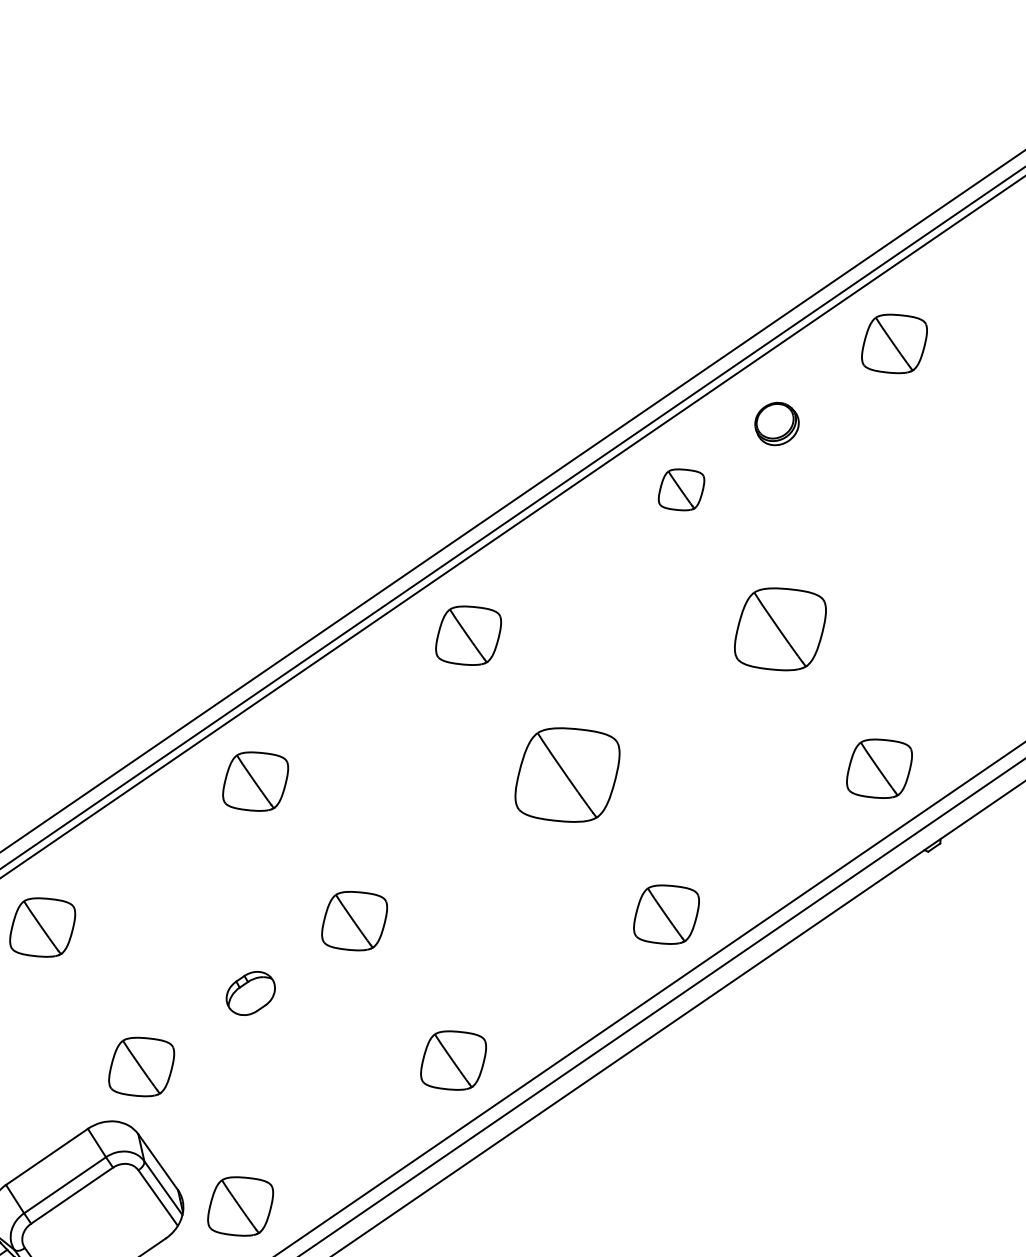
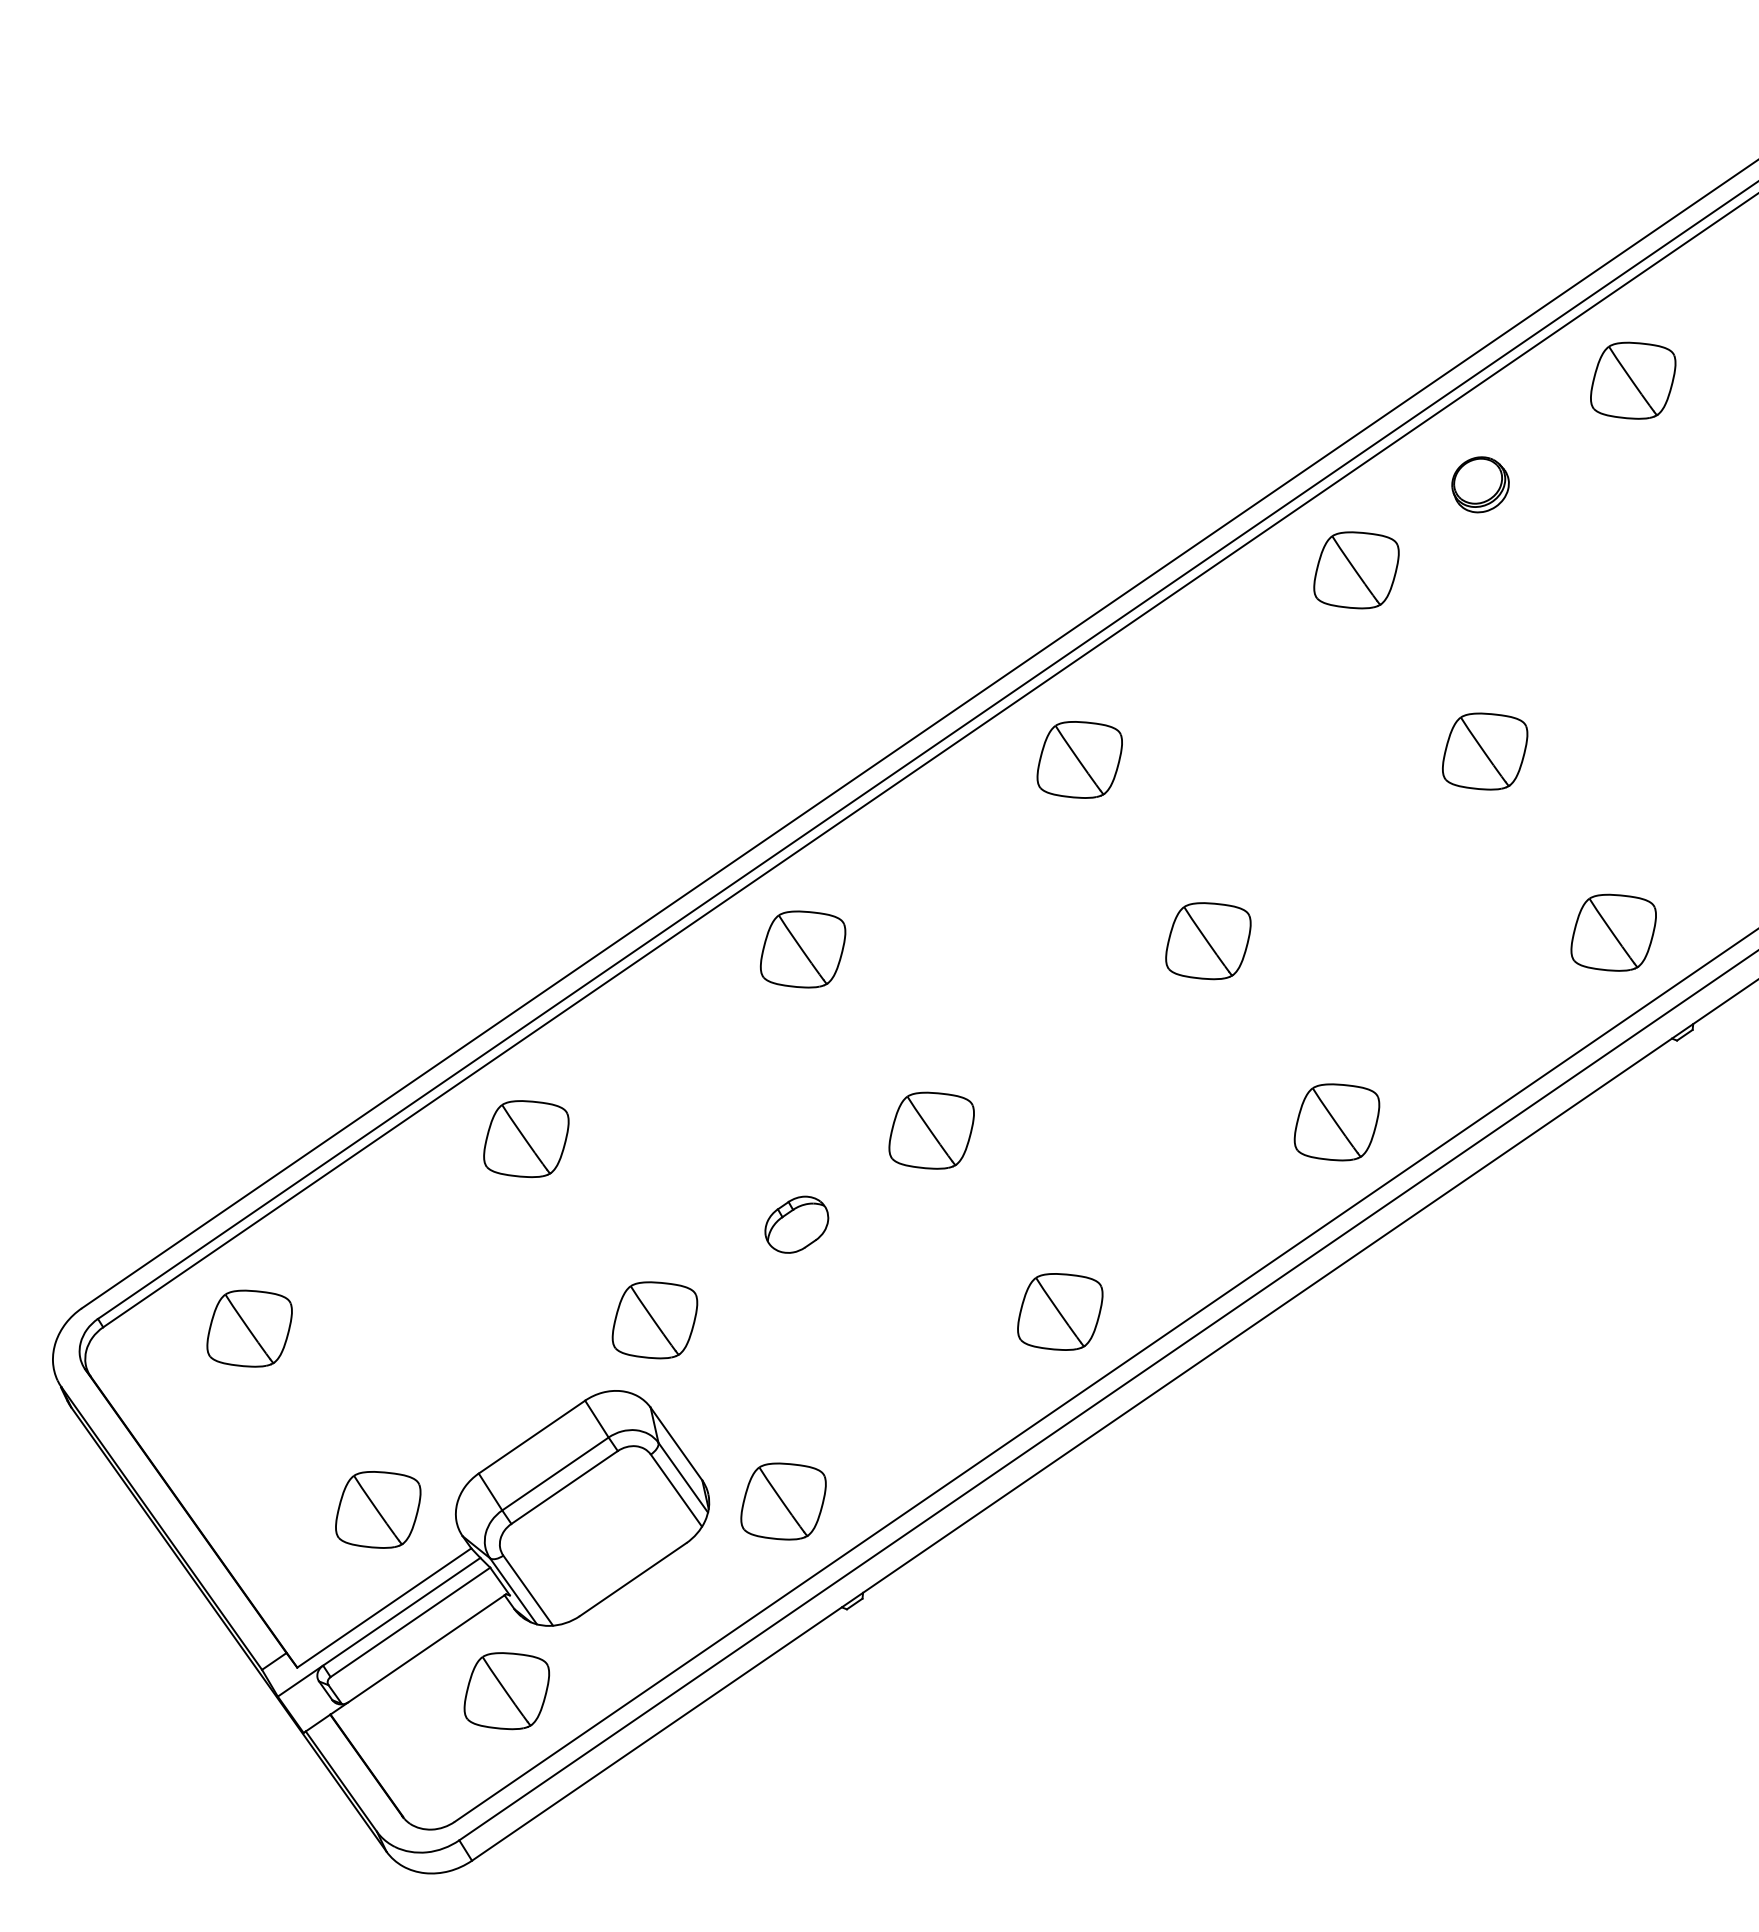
part: (681, 489) -> (1356, 570), size x1.43
part: (780, 629) -> (1485, 751), size x0.71
part: (567, 775) -> (1208, 941), size x0.62

